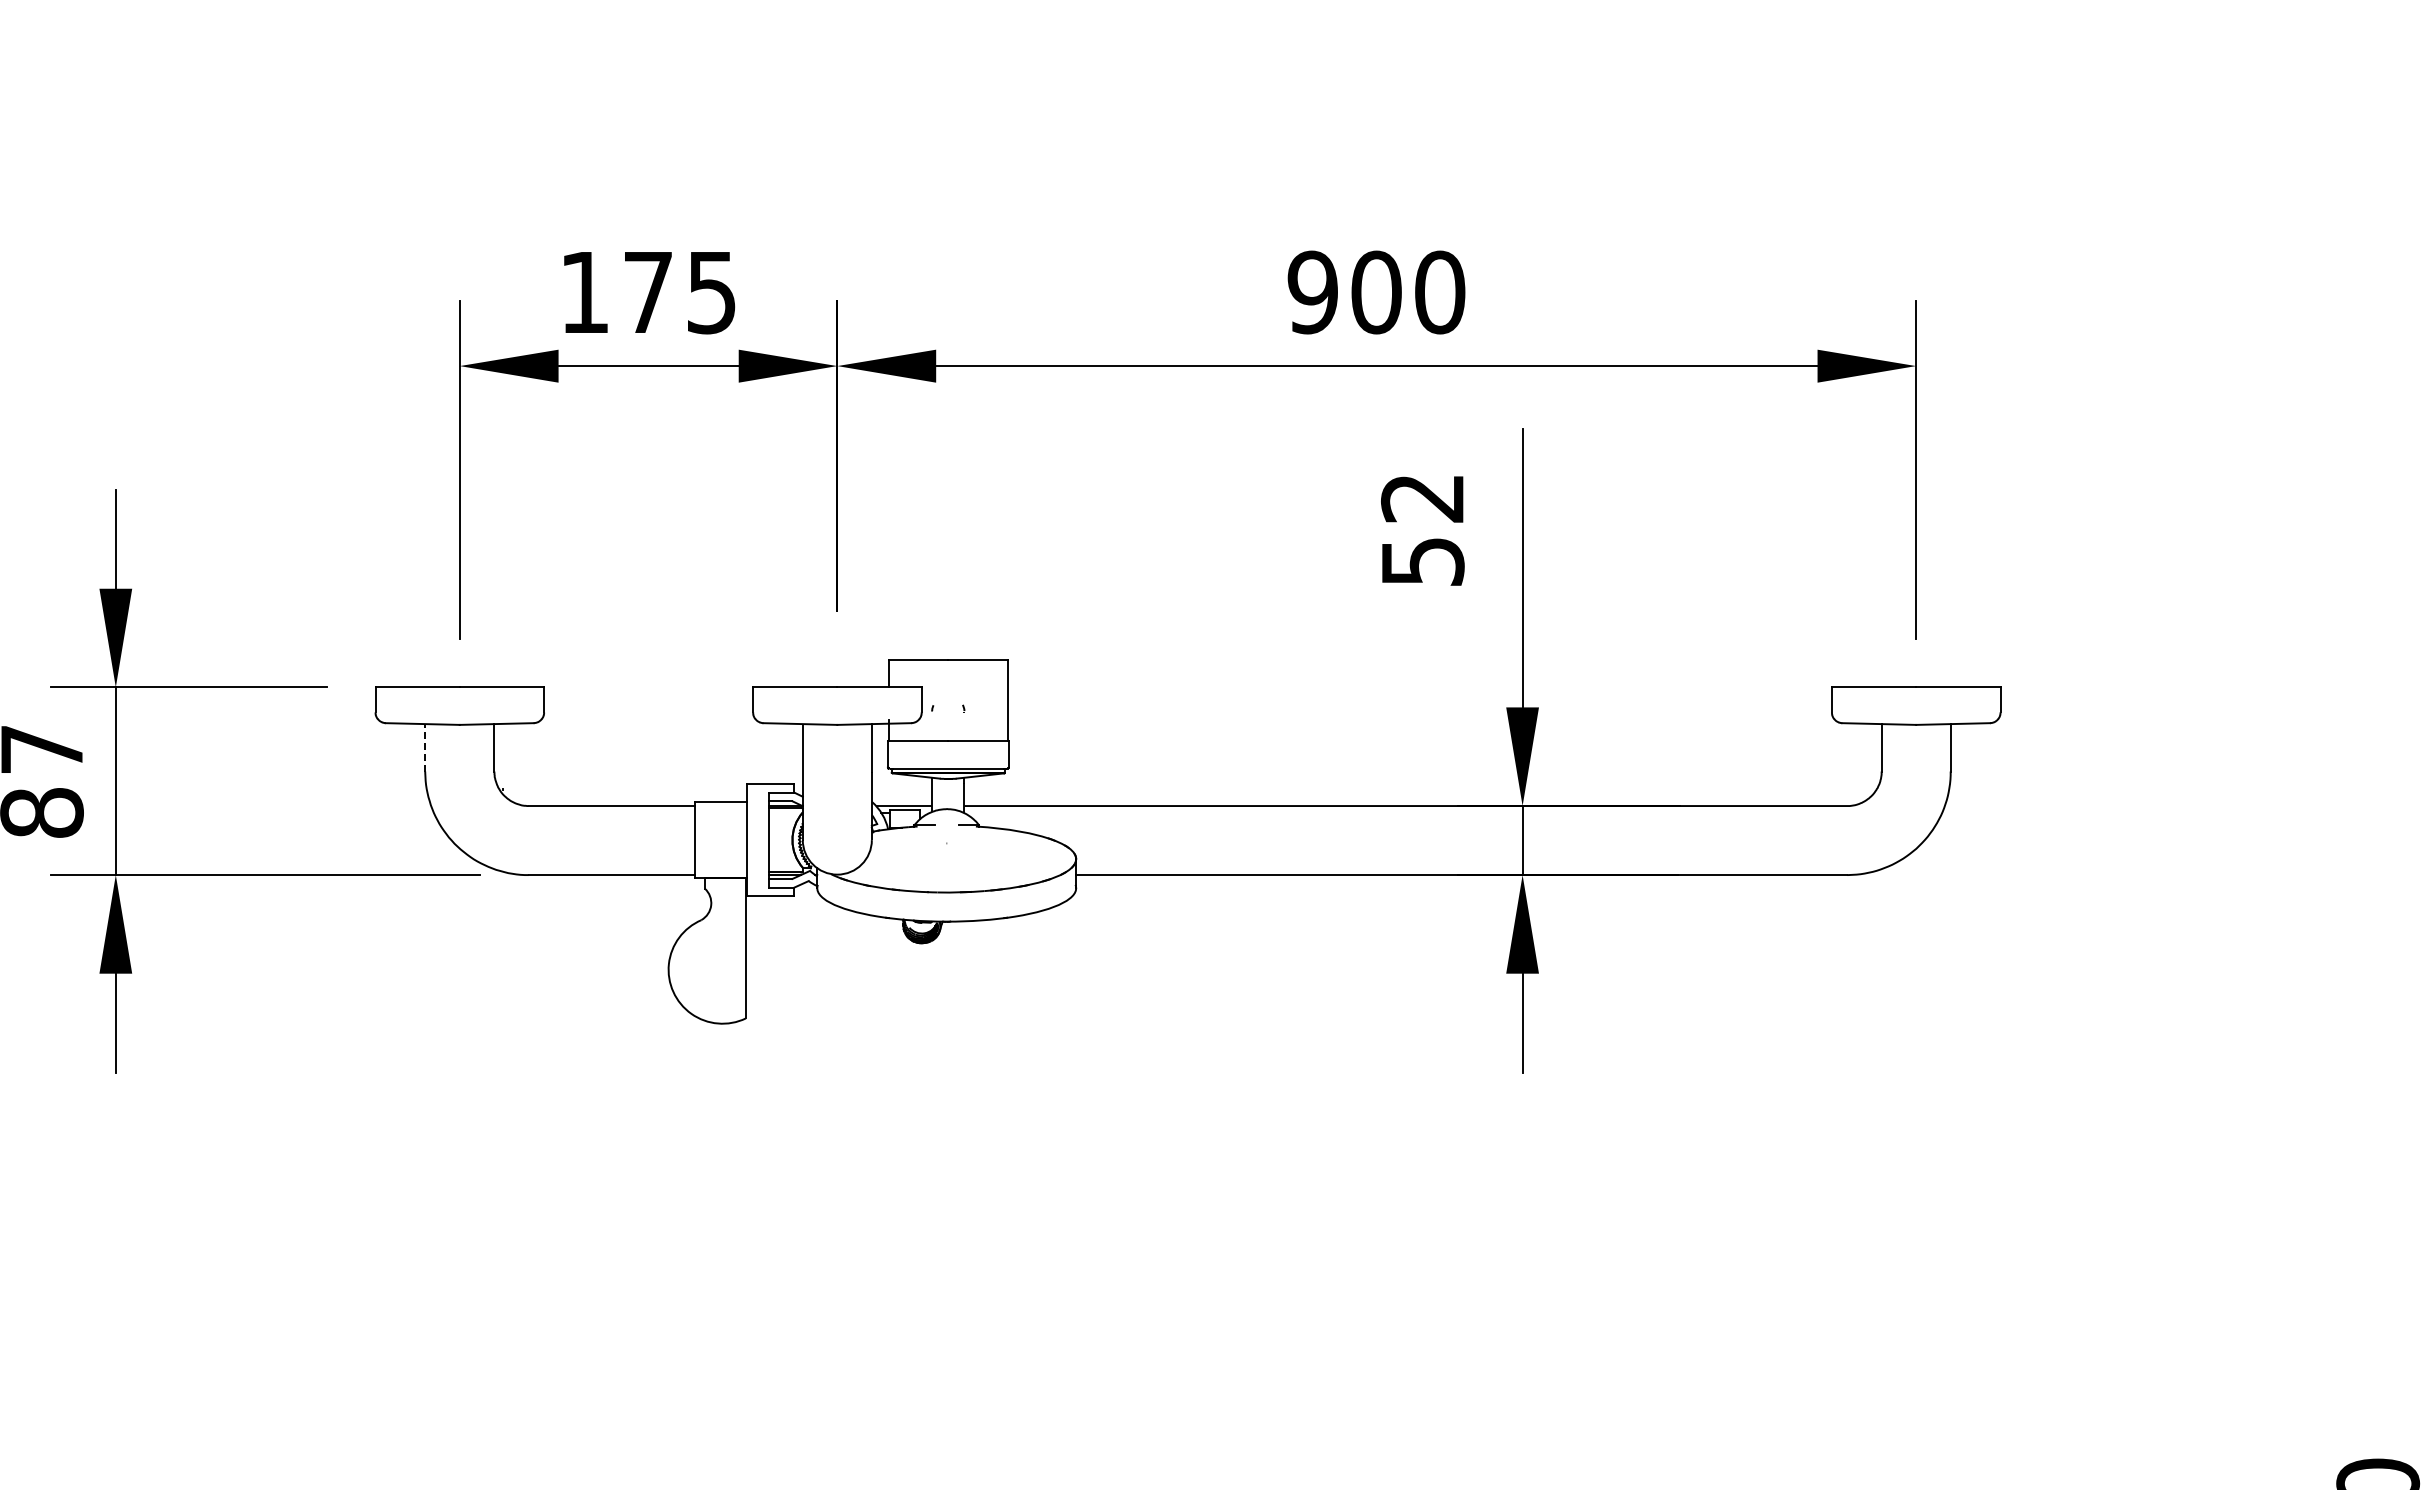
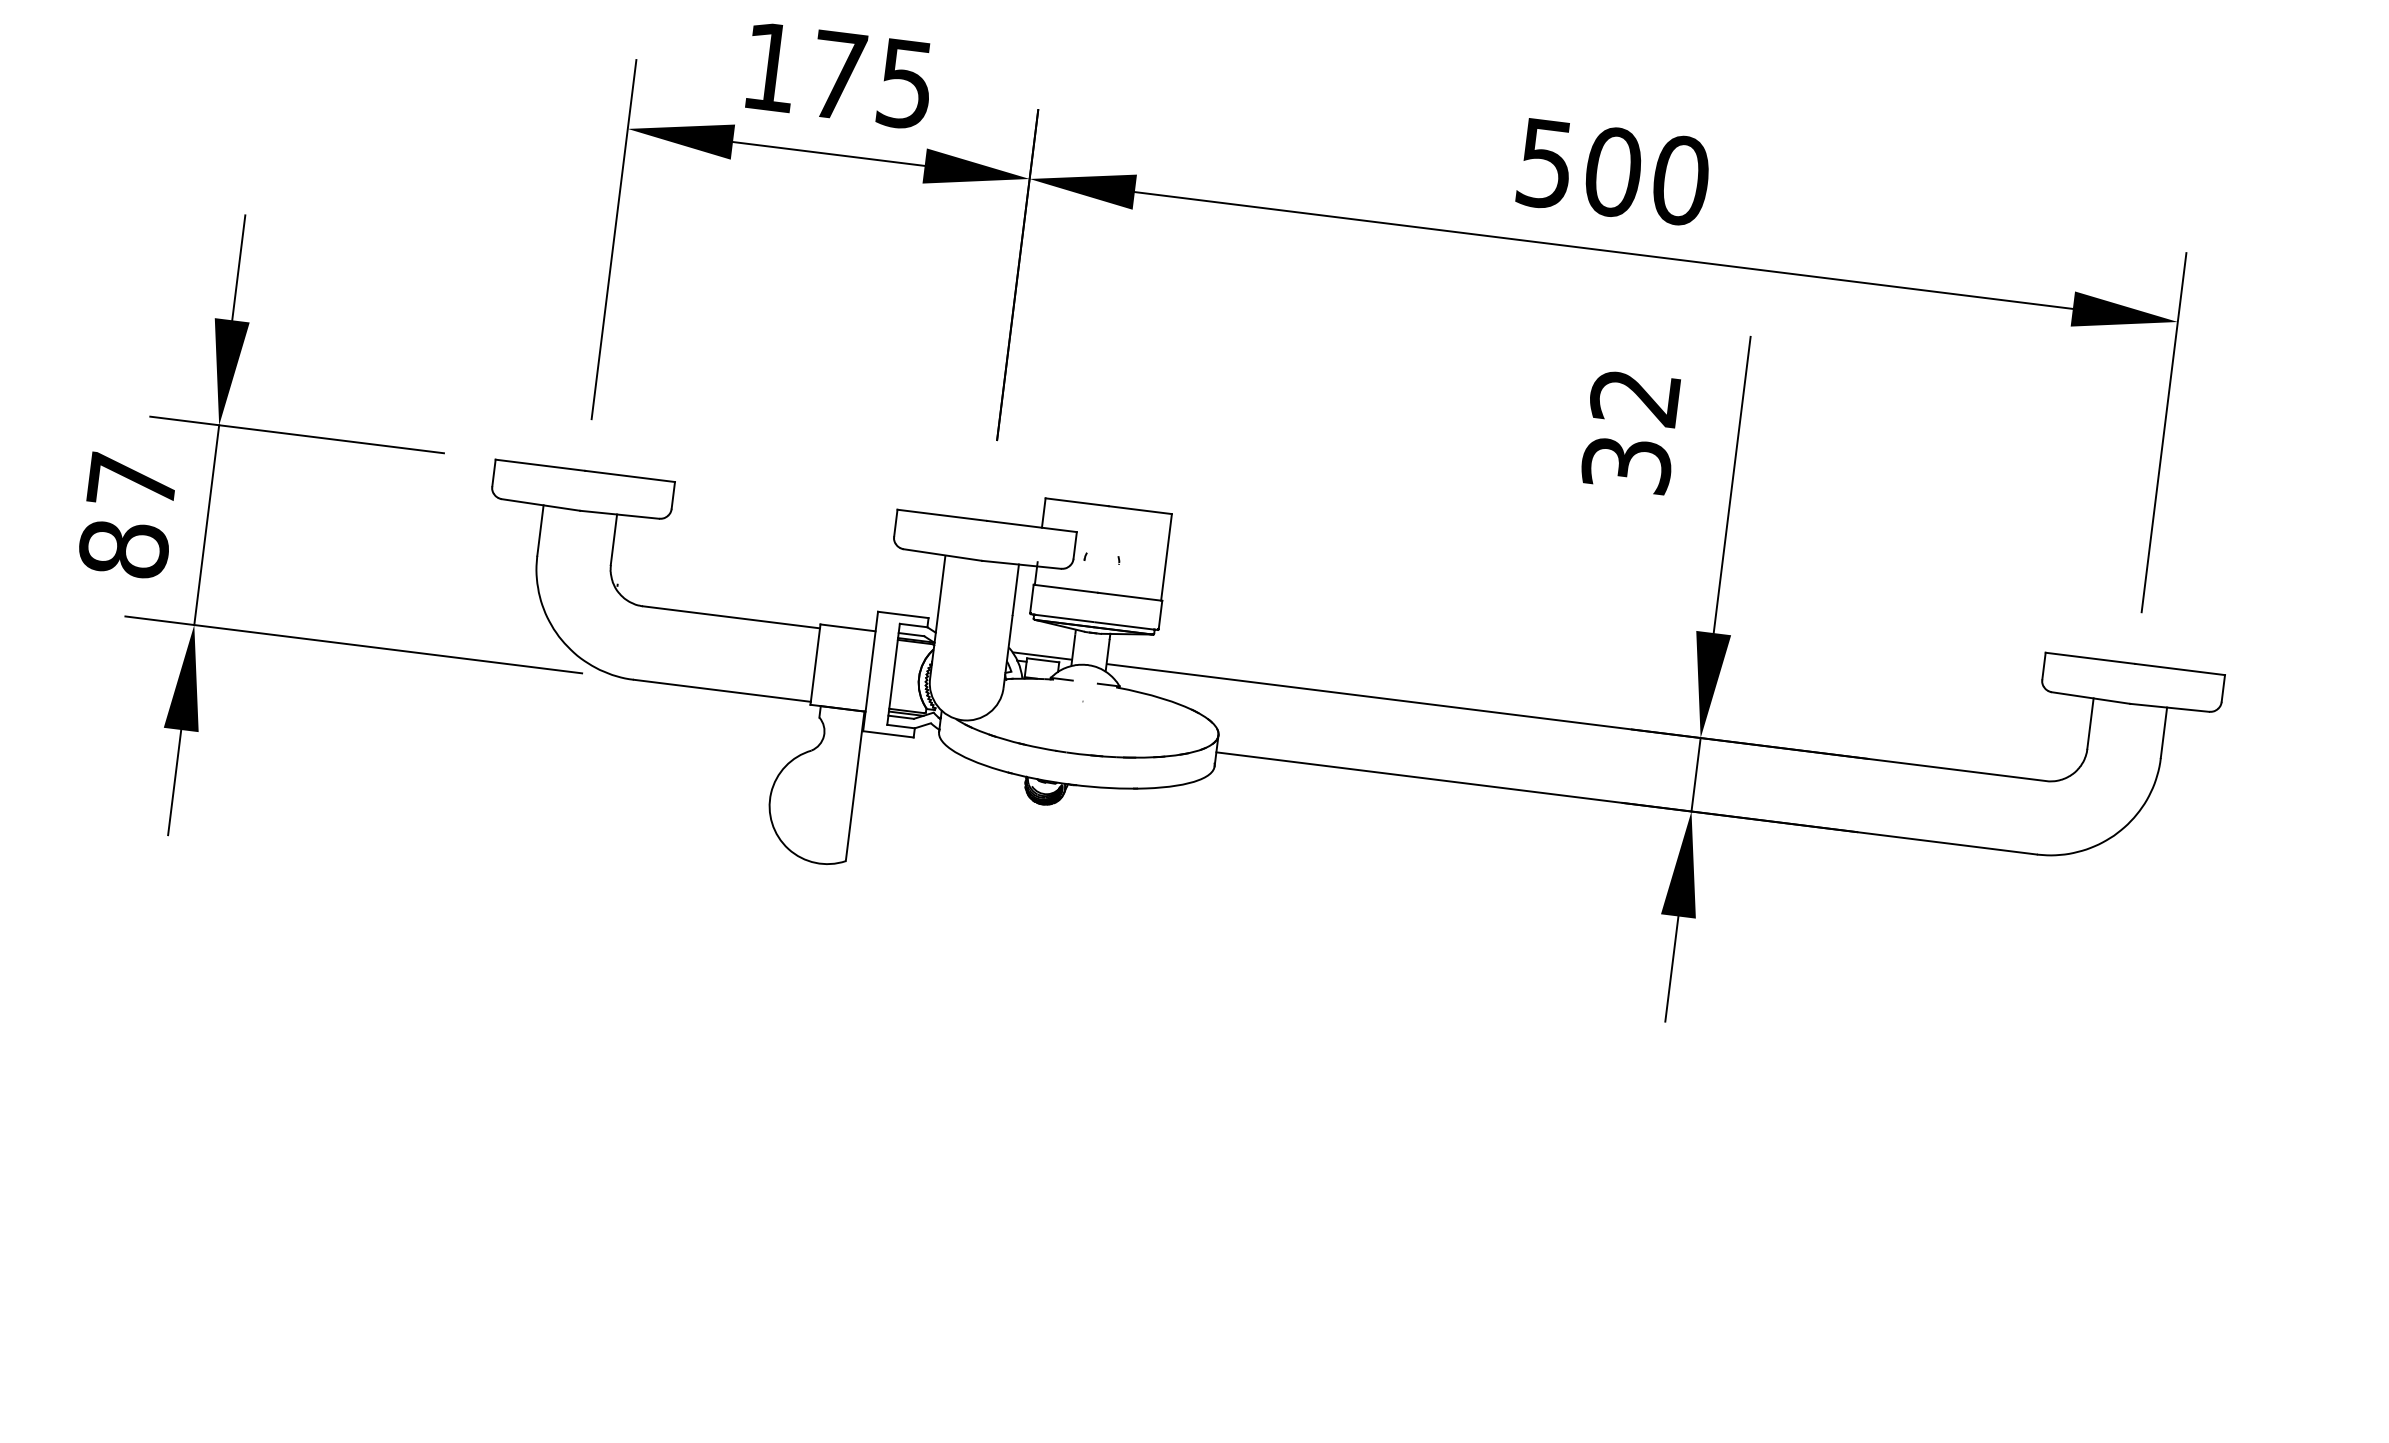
text: (1312, 292) -> (1545, 163), 900 -> 500
text: (1422, 561) -> (1626, 464), 52 -> 32
line: (425, 747) -> (540, 530), dashed -> solid

